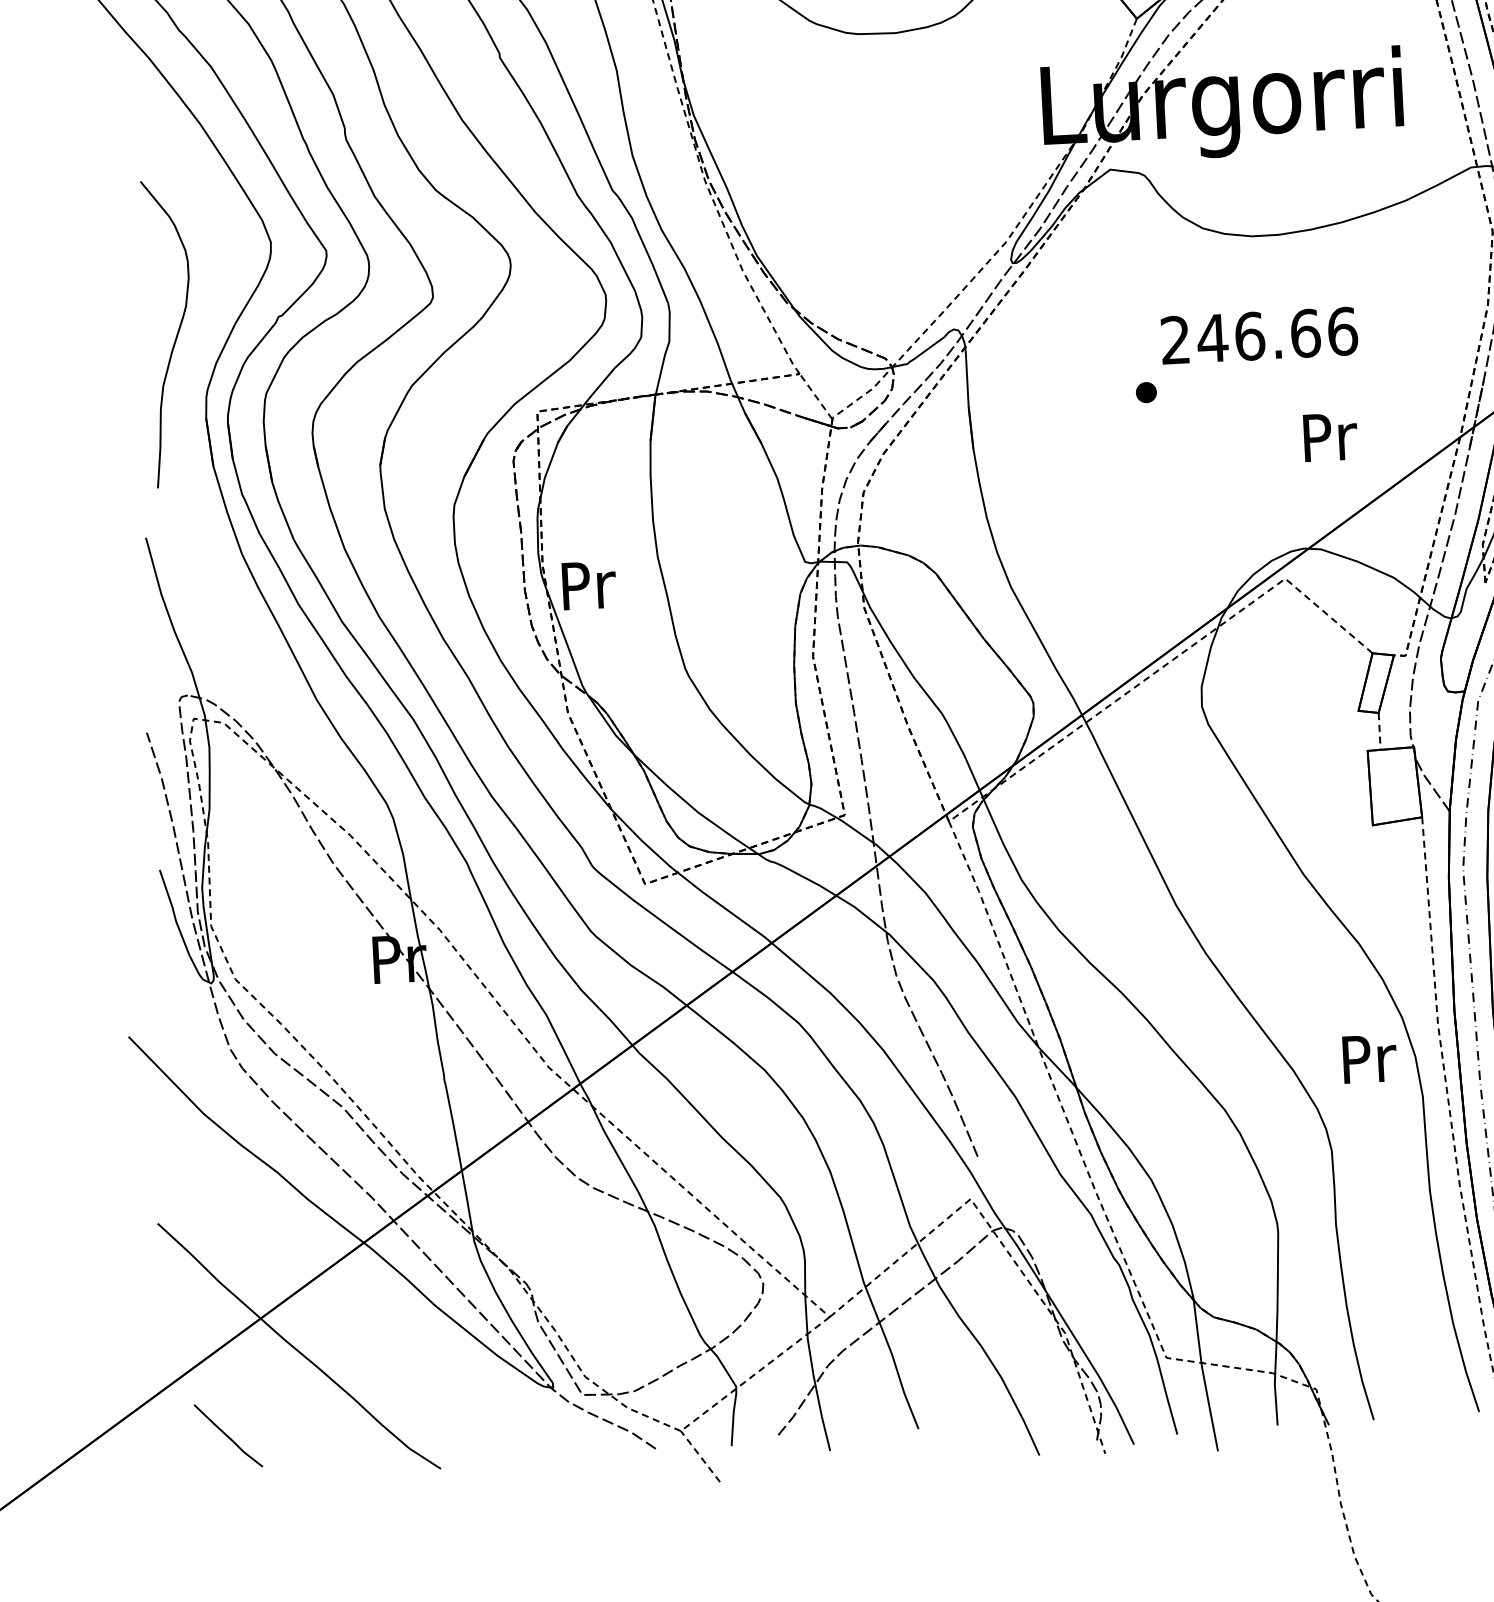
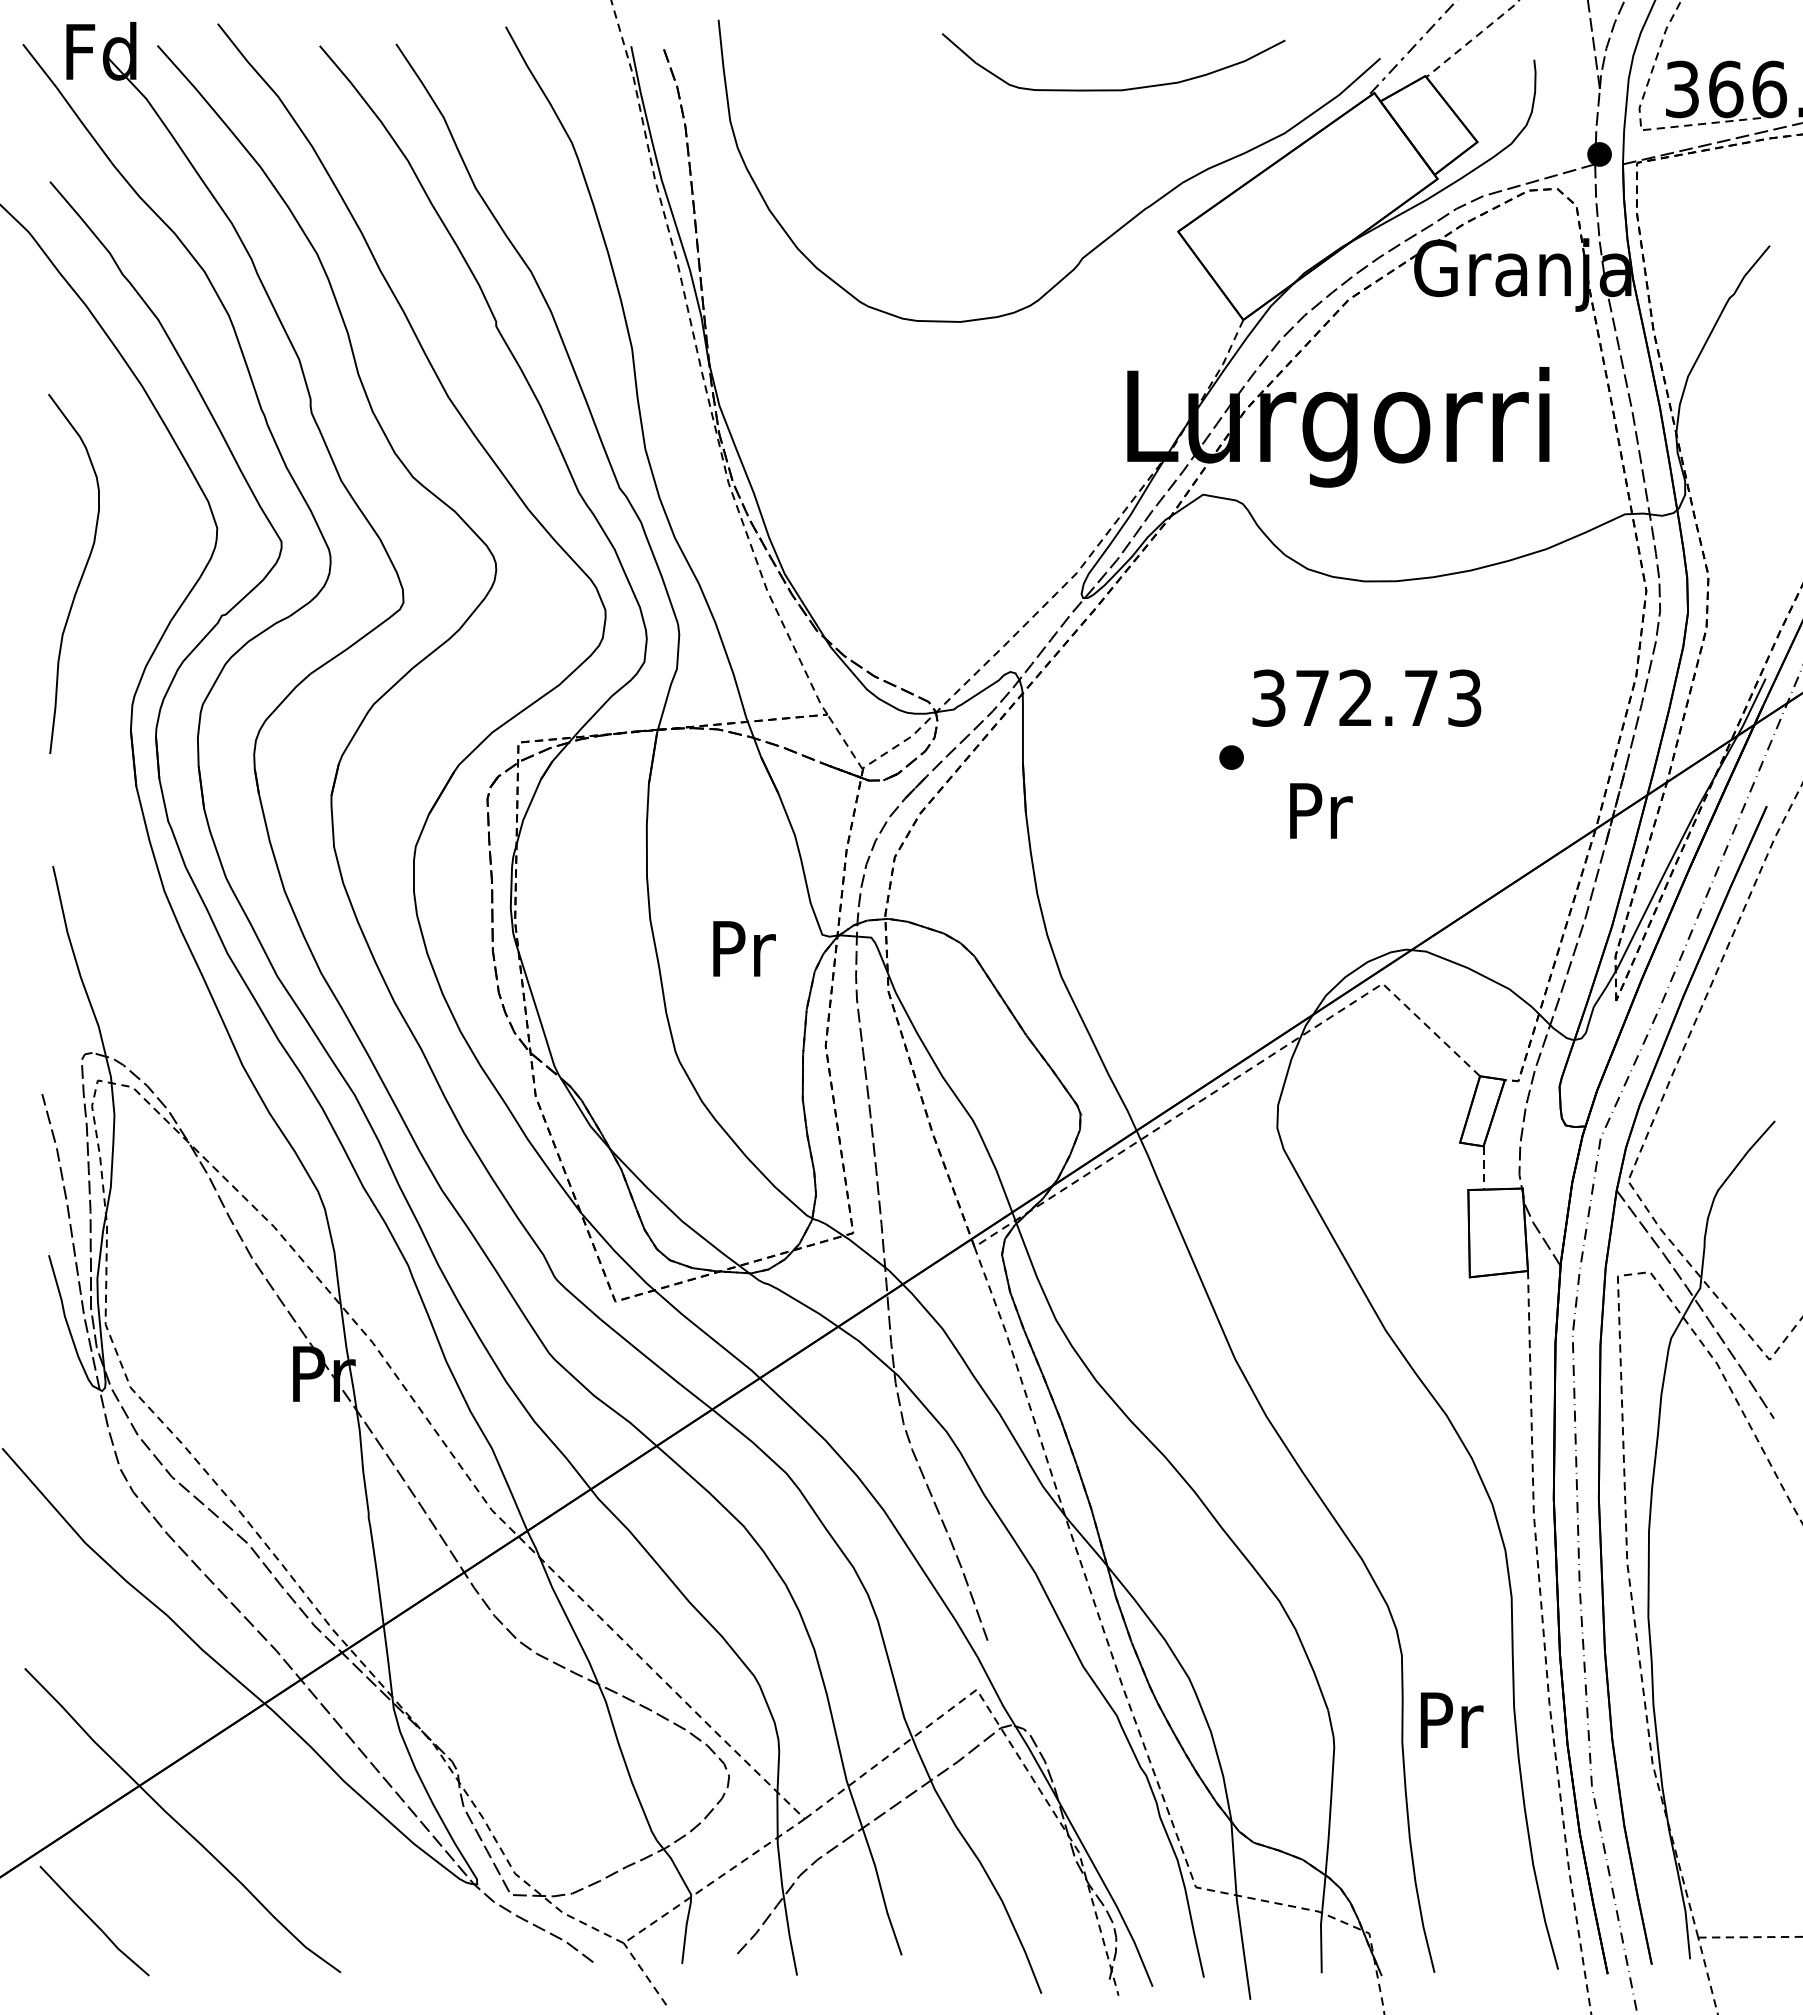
curve: (176, 333) -> (81, 574), moved
text: (1259, 335) -> (1367, 697), 246.66 -> 372.73
text: (1330, 436) -> (1321, 810), moved
text: (589, 585) -> (744, 948), moved
text: (1370, 1058) -> (1452, 1719), moved
part: (228, 1435) -> (94, 1920), size x1.43

